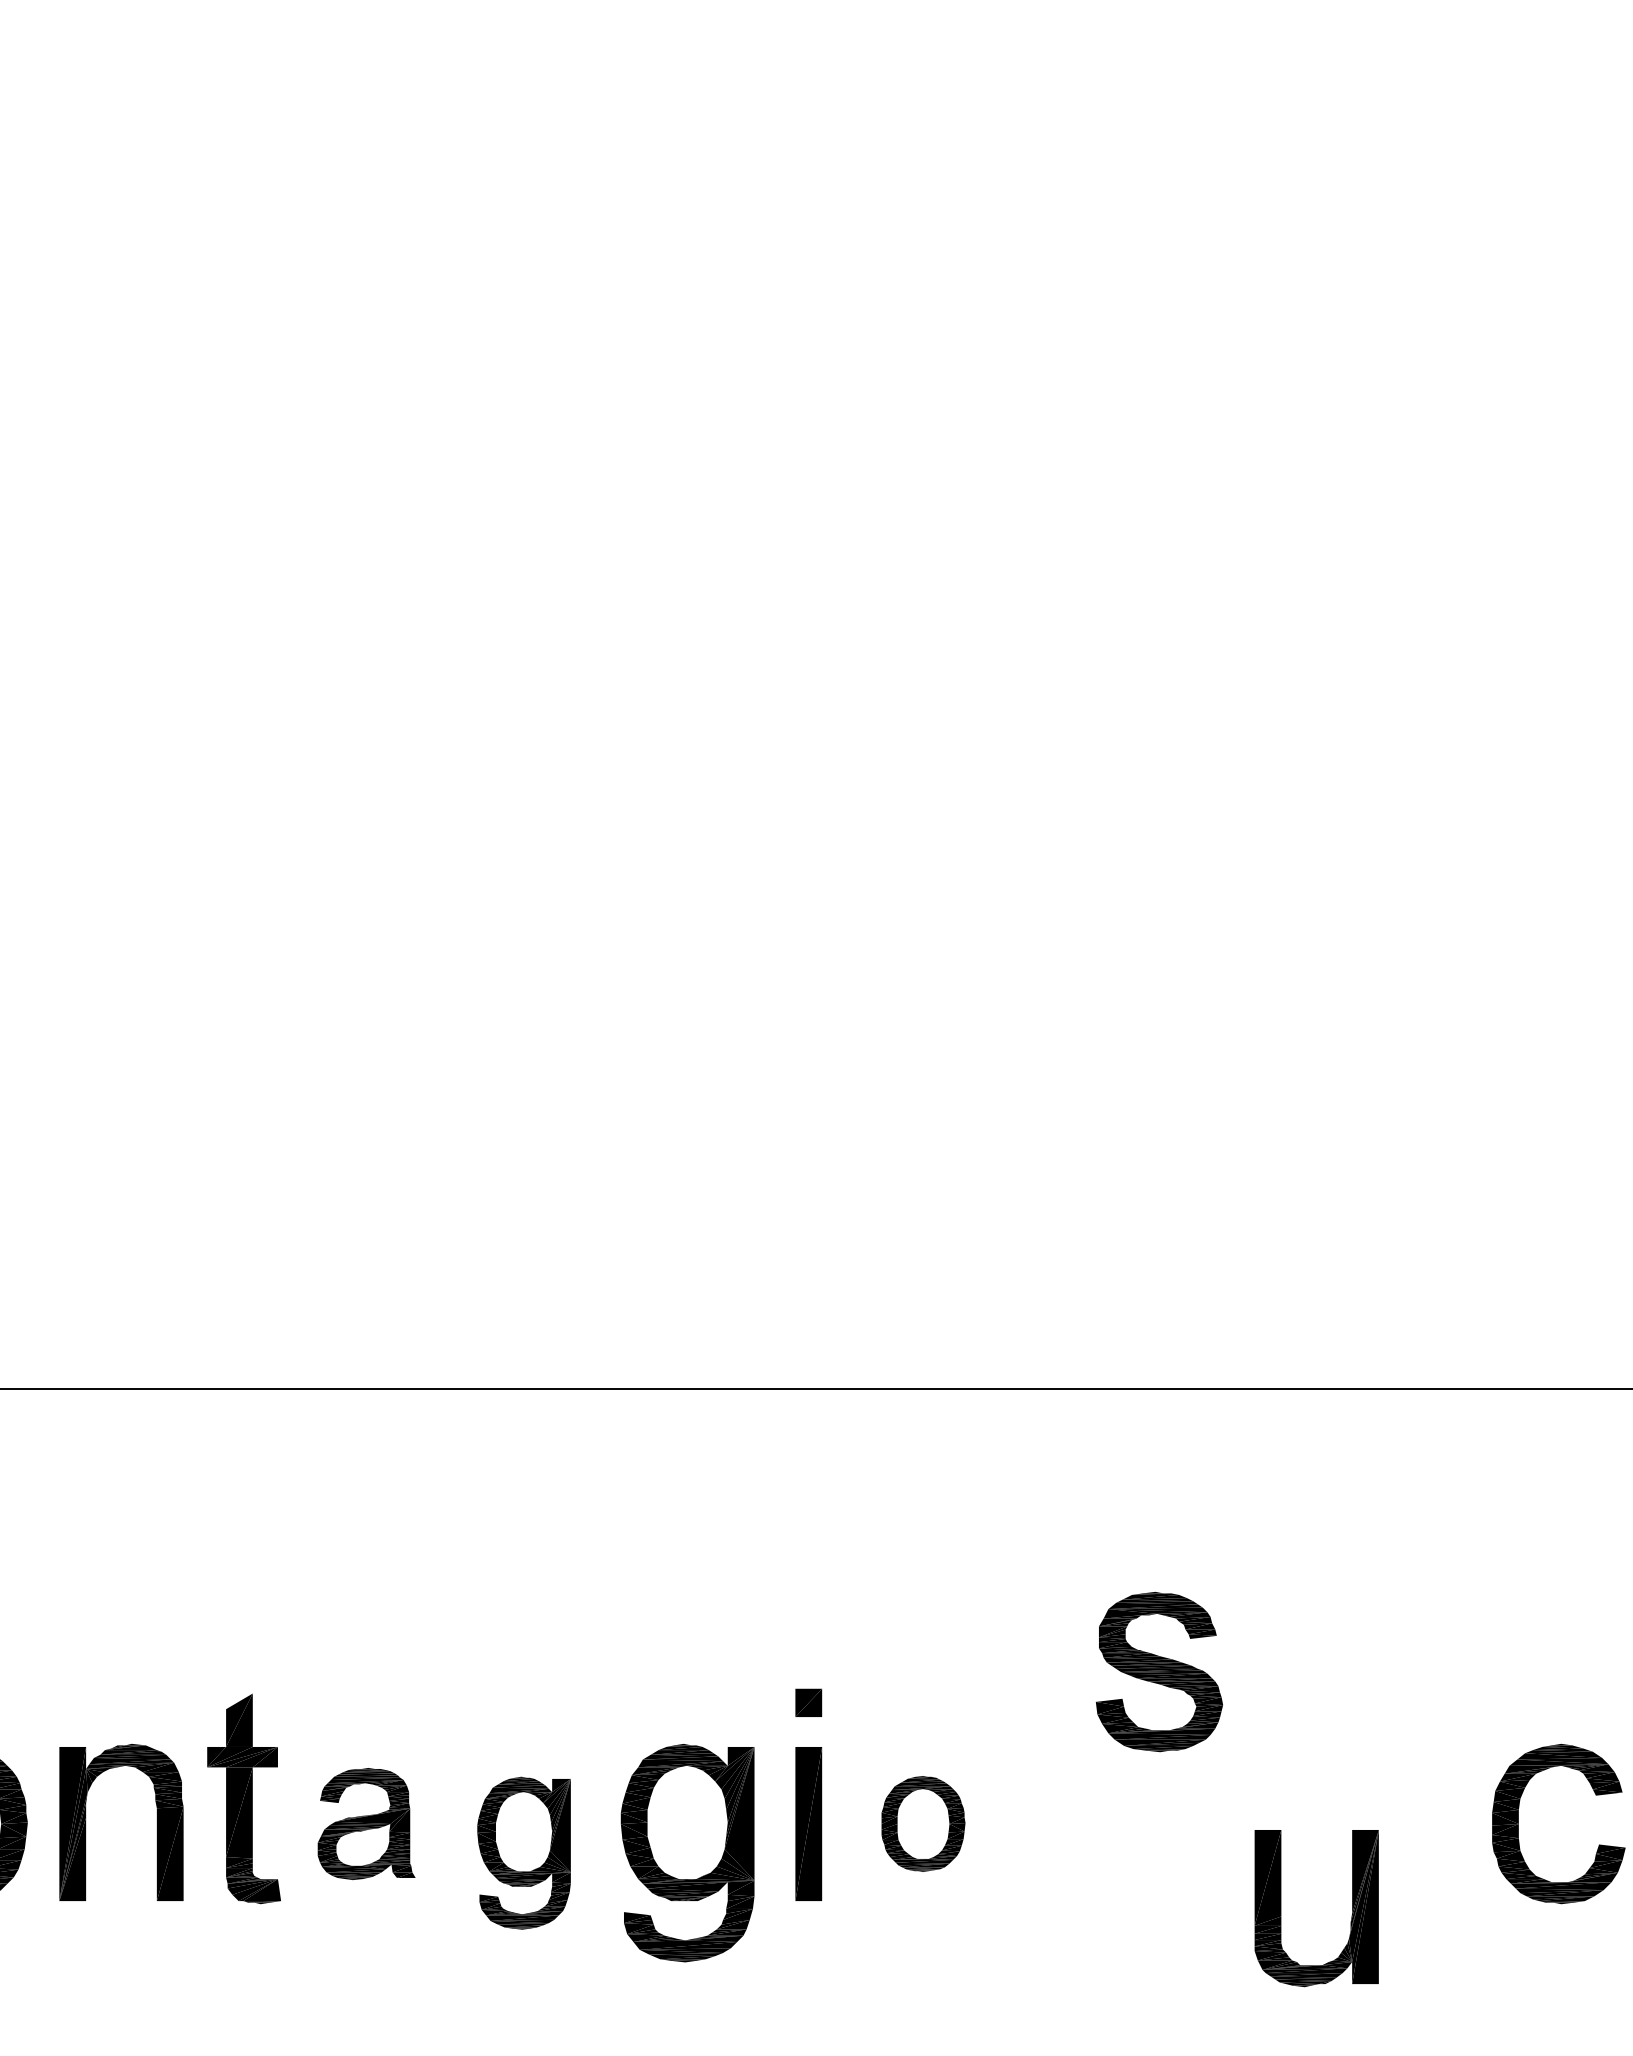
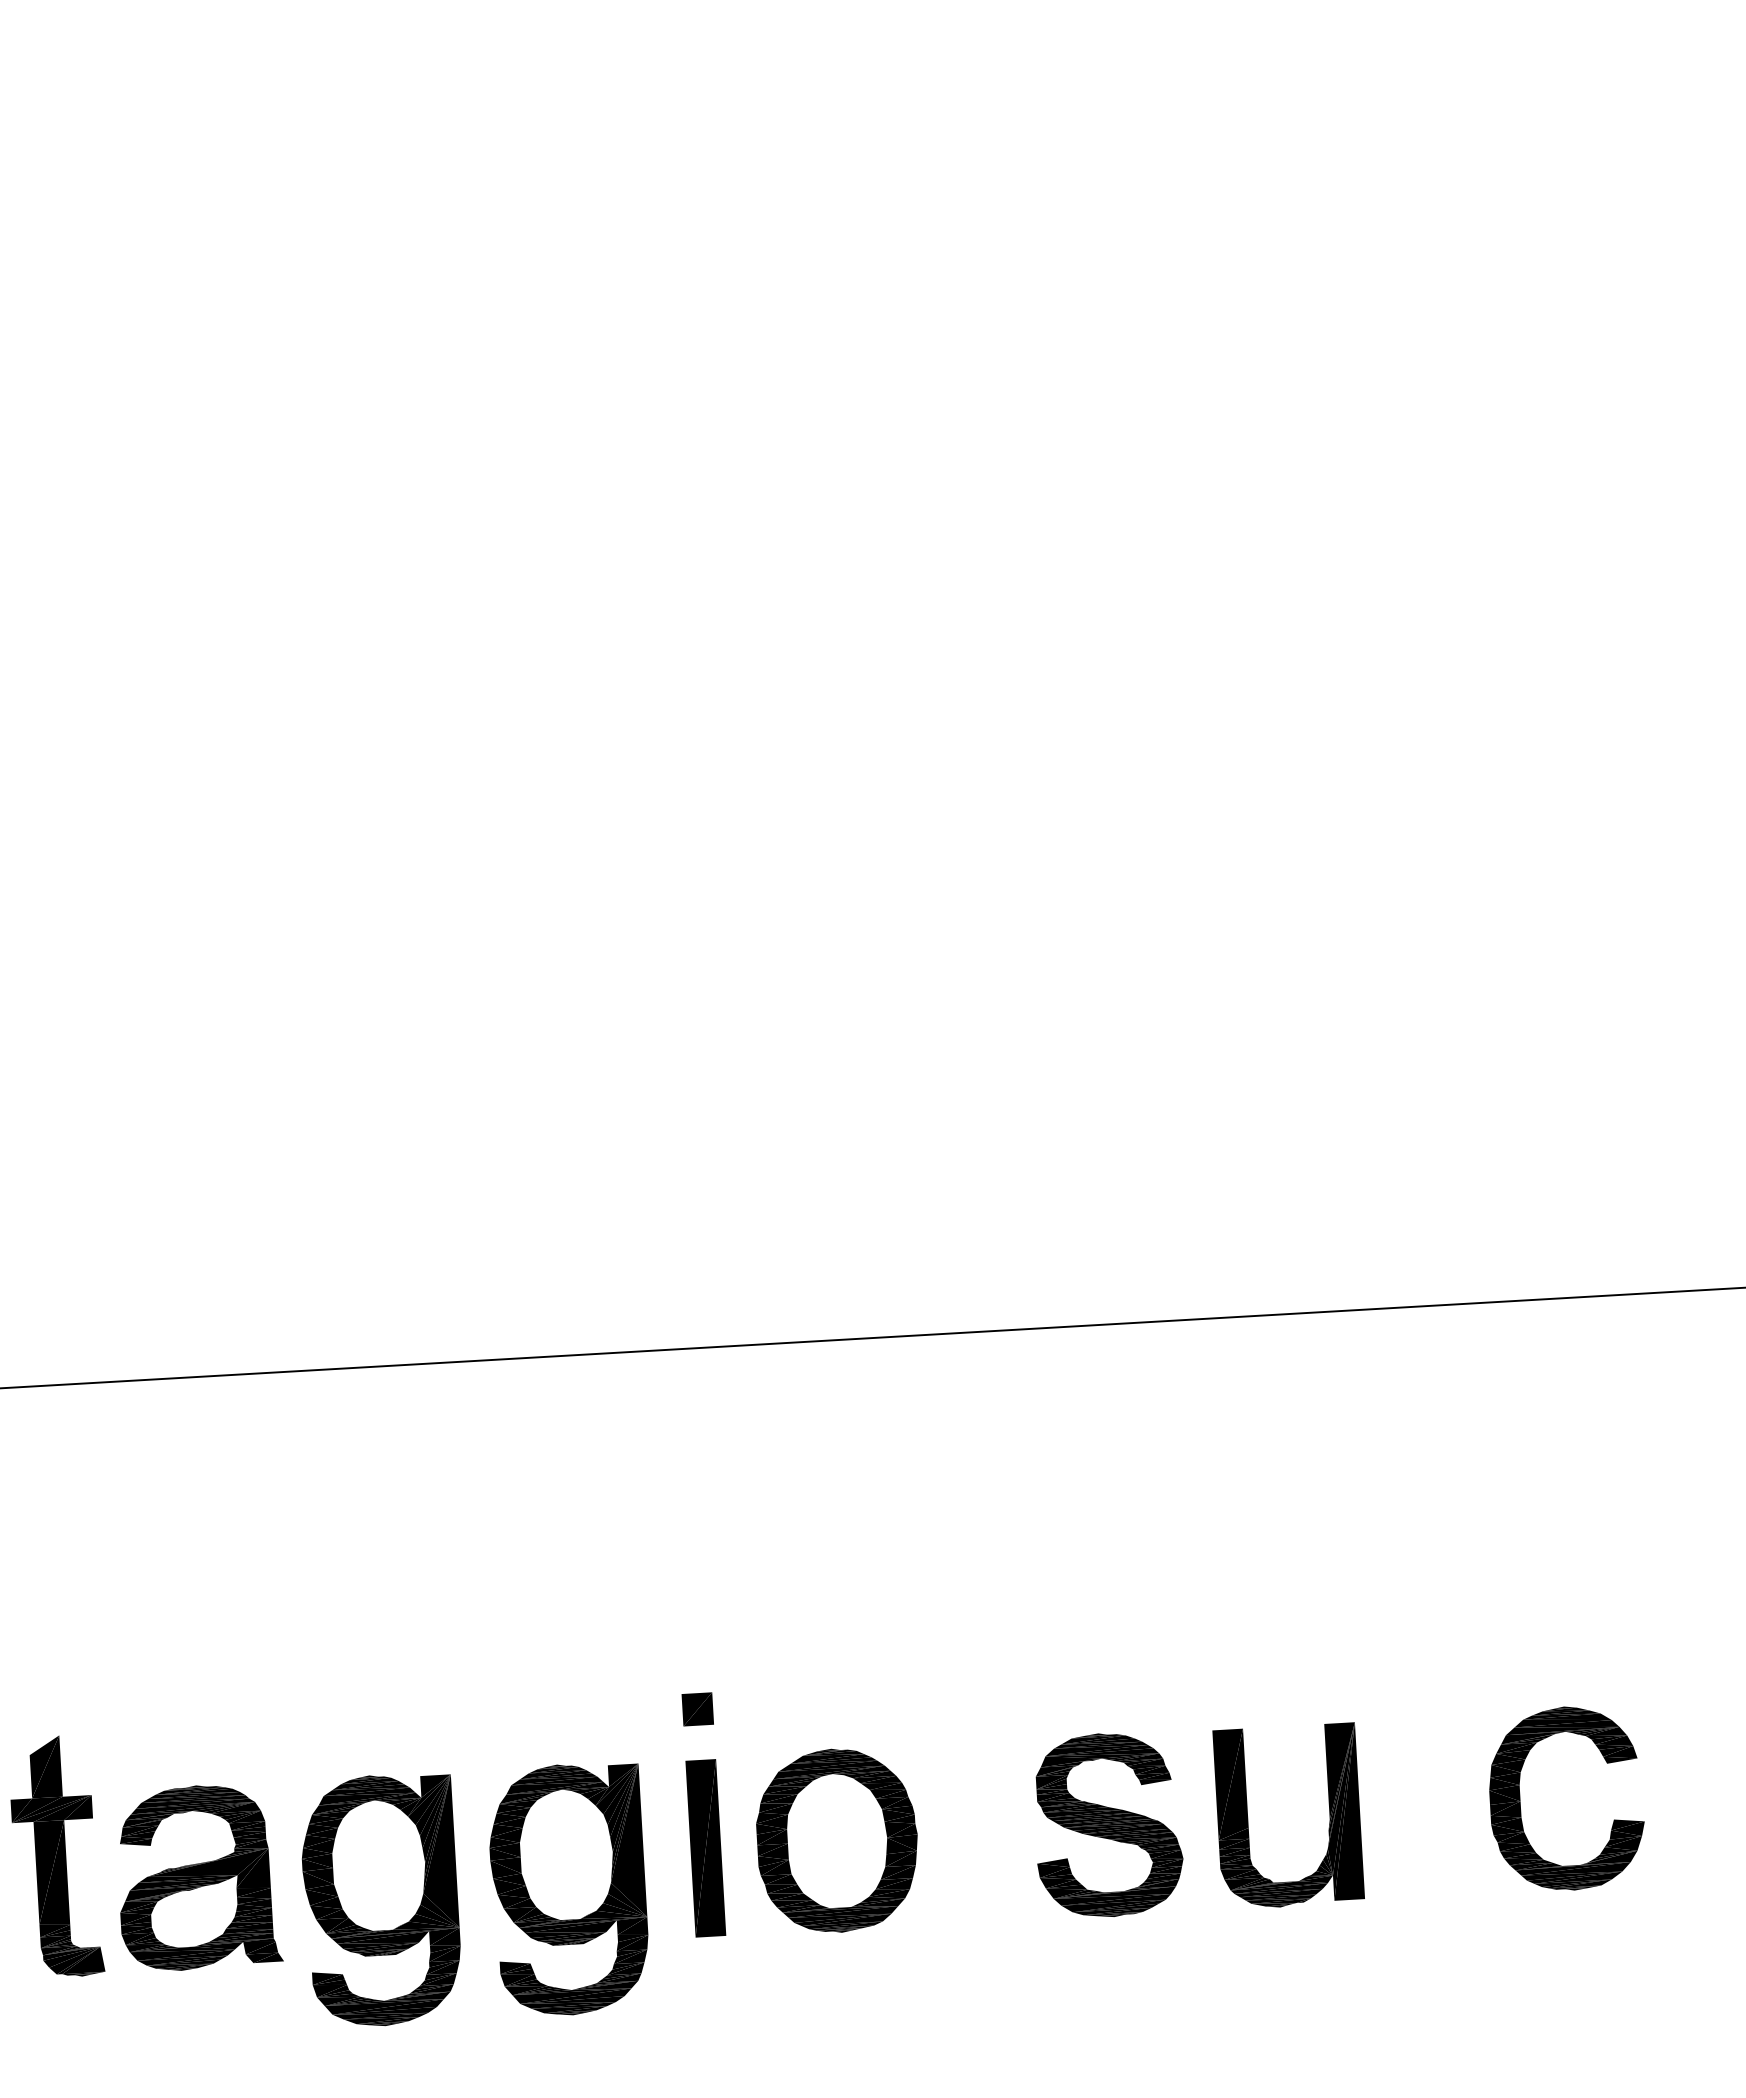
part: (1158, 1671) -> (1107, 1824), moved
part: (366, 1823) -> (198, 1877), size x1.43
part: (923, 1823) -> (837, 1840), size x1.67
part: (523, 1853) -> (380, 1901), size x1.43
part: (1281, 1908) -> (1248, 1818), moved

